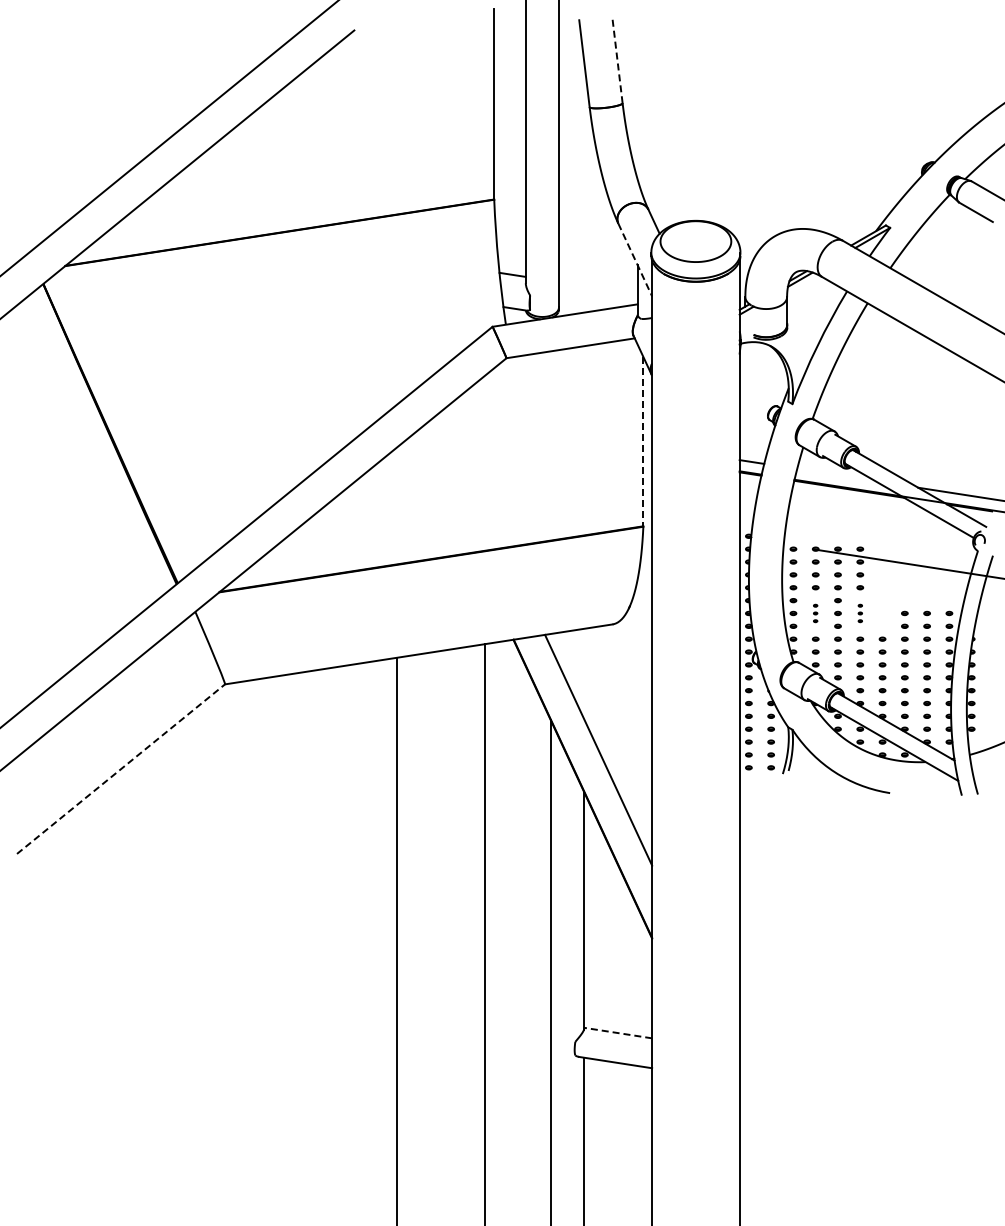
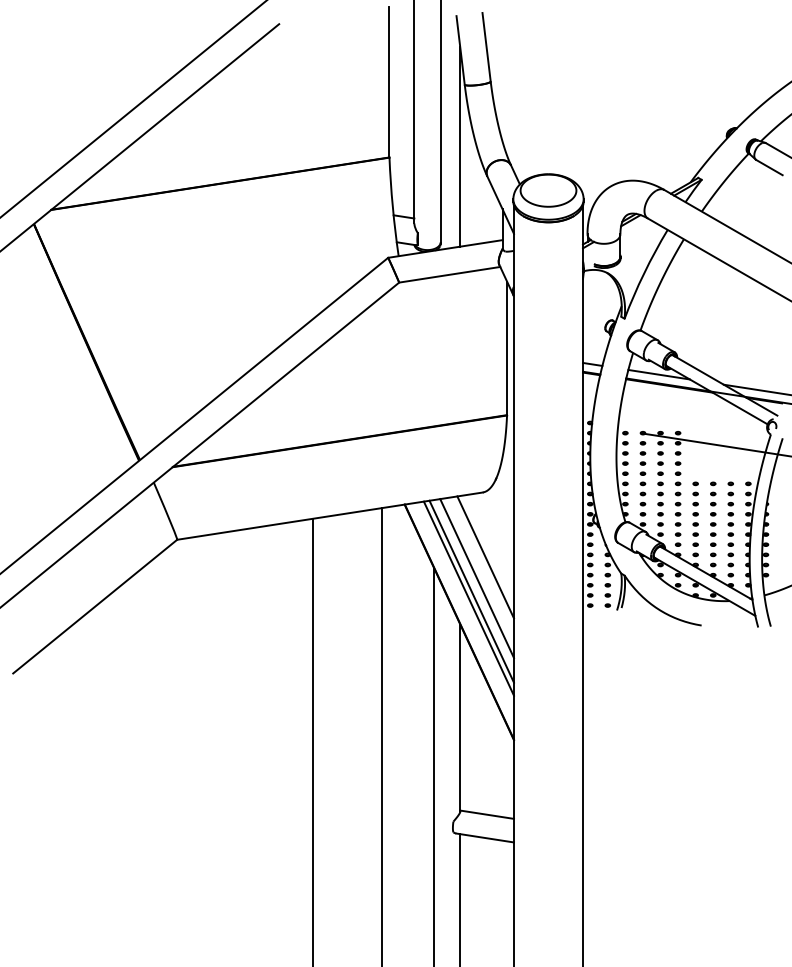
line: (617, 59) -> (486, 47), dashed -> solid
line: (583, 185) -> (459, 146), added
line: (635, 260) -> (500, 205), dashed -> solid
line: (643, 441) -> (507, 348), dashed -> solid
line: (836, 475) -> (659, 375), added
part: (815, 613) -> (642, 483), size x1.67
part: (860, 613) -> (678, 483), size x1.67
part: (882, 619) -> (695, 488), added
line: (616, 706) -> (485, 557), added
line: (605, 733) -> (477, 578), added
line: (594, 758) -> (468, 598), added
line: (121, 768) -> (95, 606), dashed -> solid
line: (618, 1033) -> (487, 815), dashed -> solid

